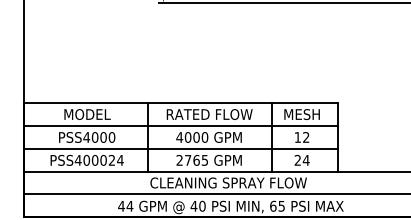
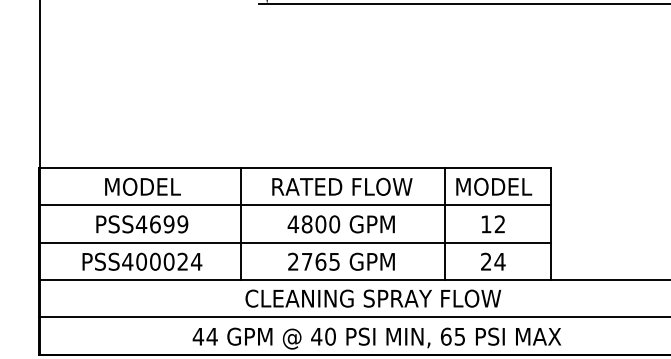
text: (302, 114) -> (493, 186), MESH -> MODEL
text: (103, 137) -> (168, 224), PSS4000 -> PSS4699
text: (187, 137) -> (306, 224), 4000 -> 4800

